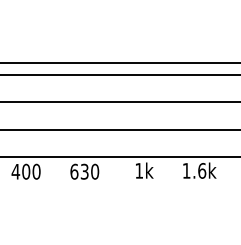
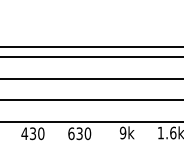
text: (139, 170) -> (123, 132), 1k -> 9k
text: (26, 171) -> (33, 133), 400 -> 430

